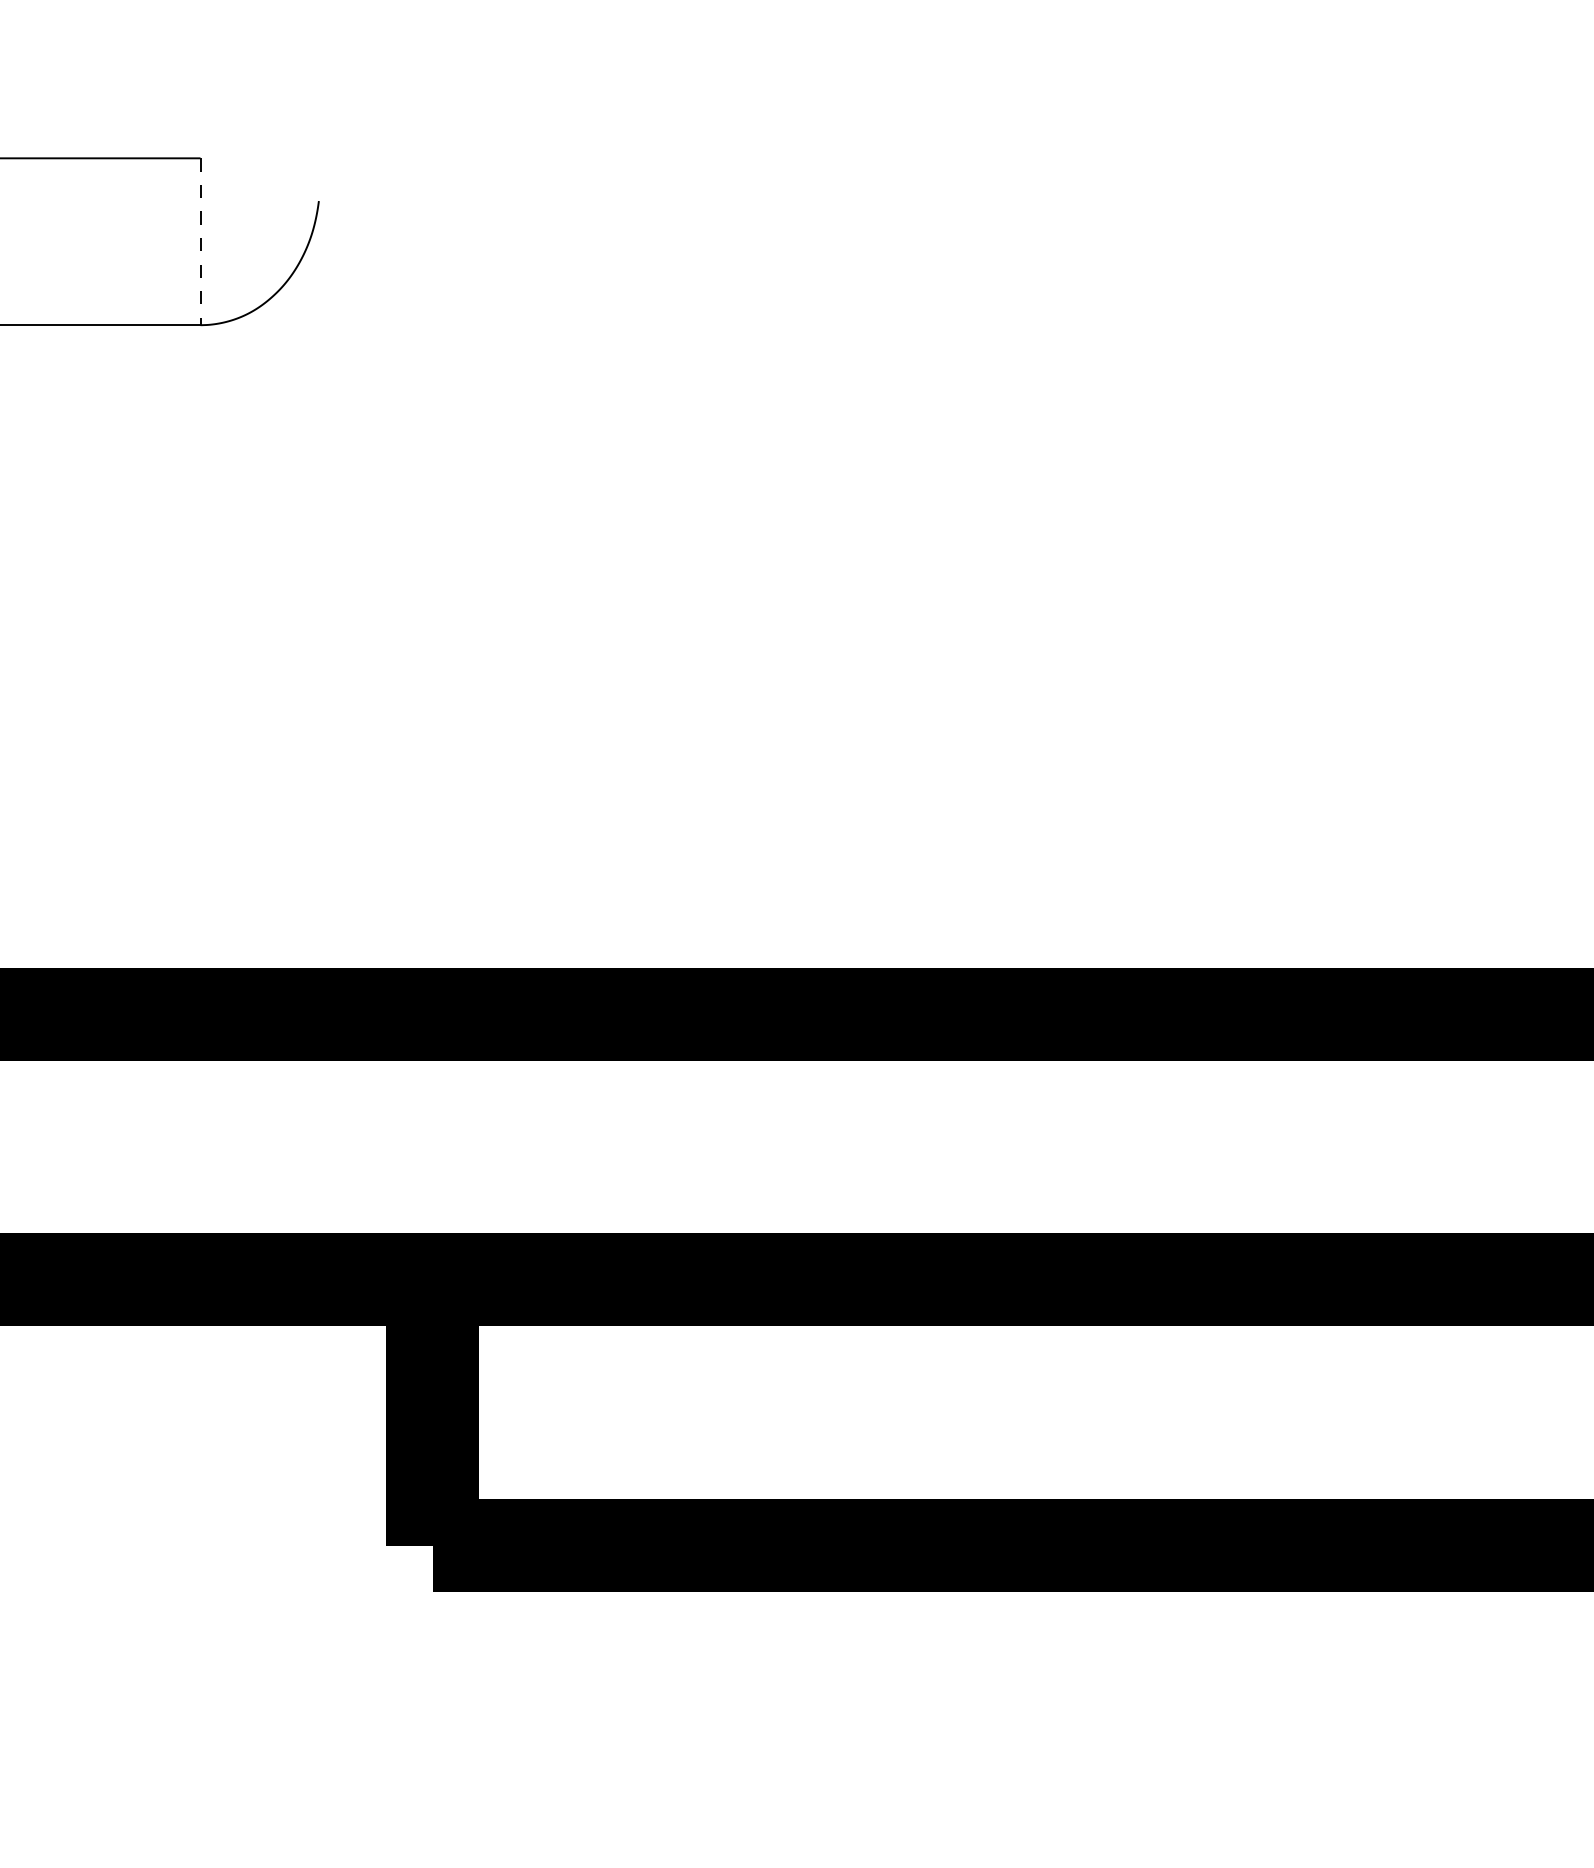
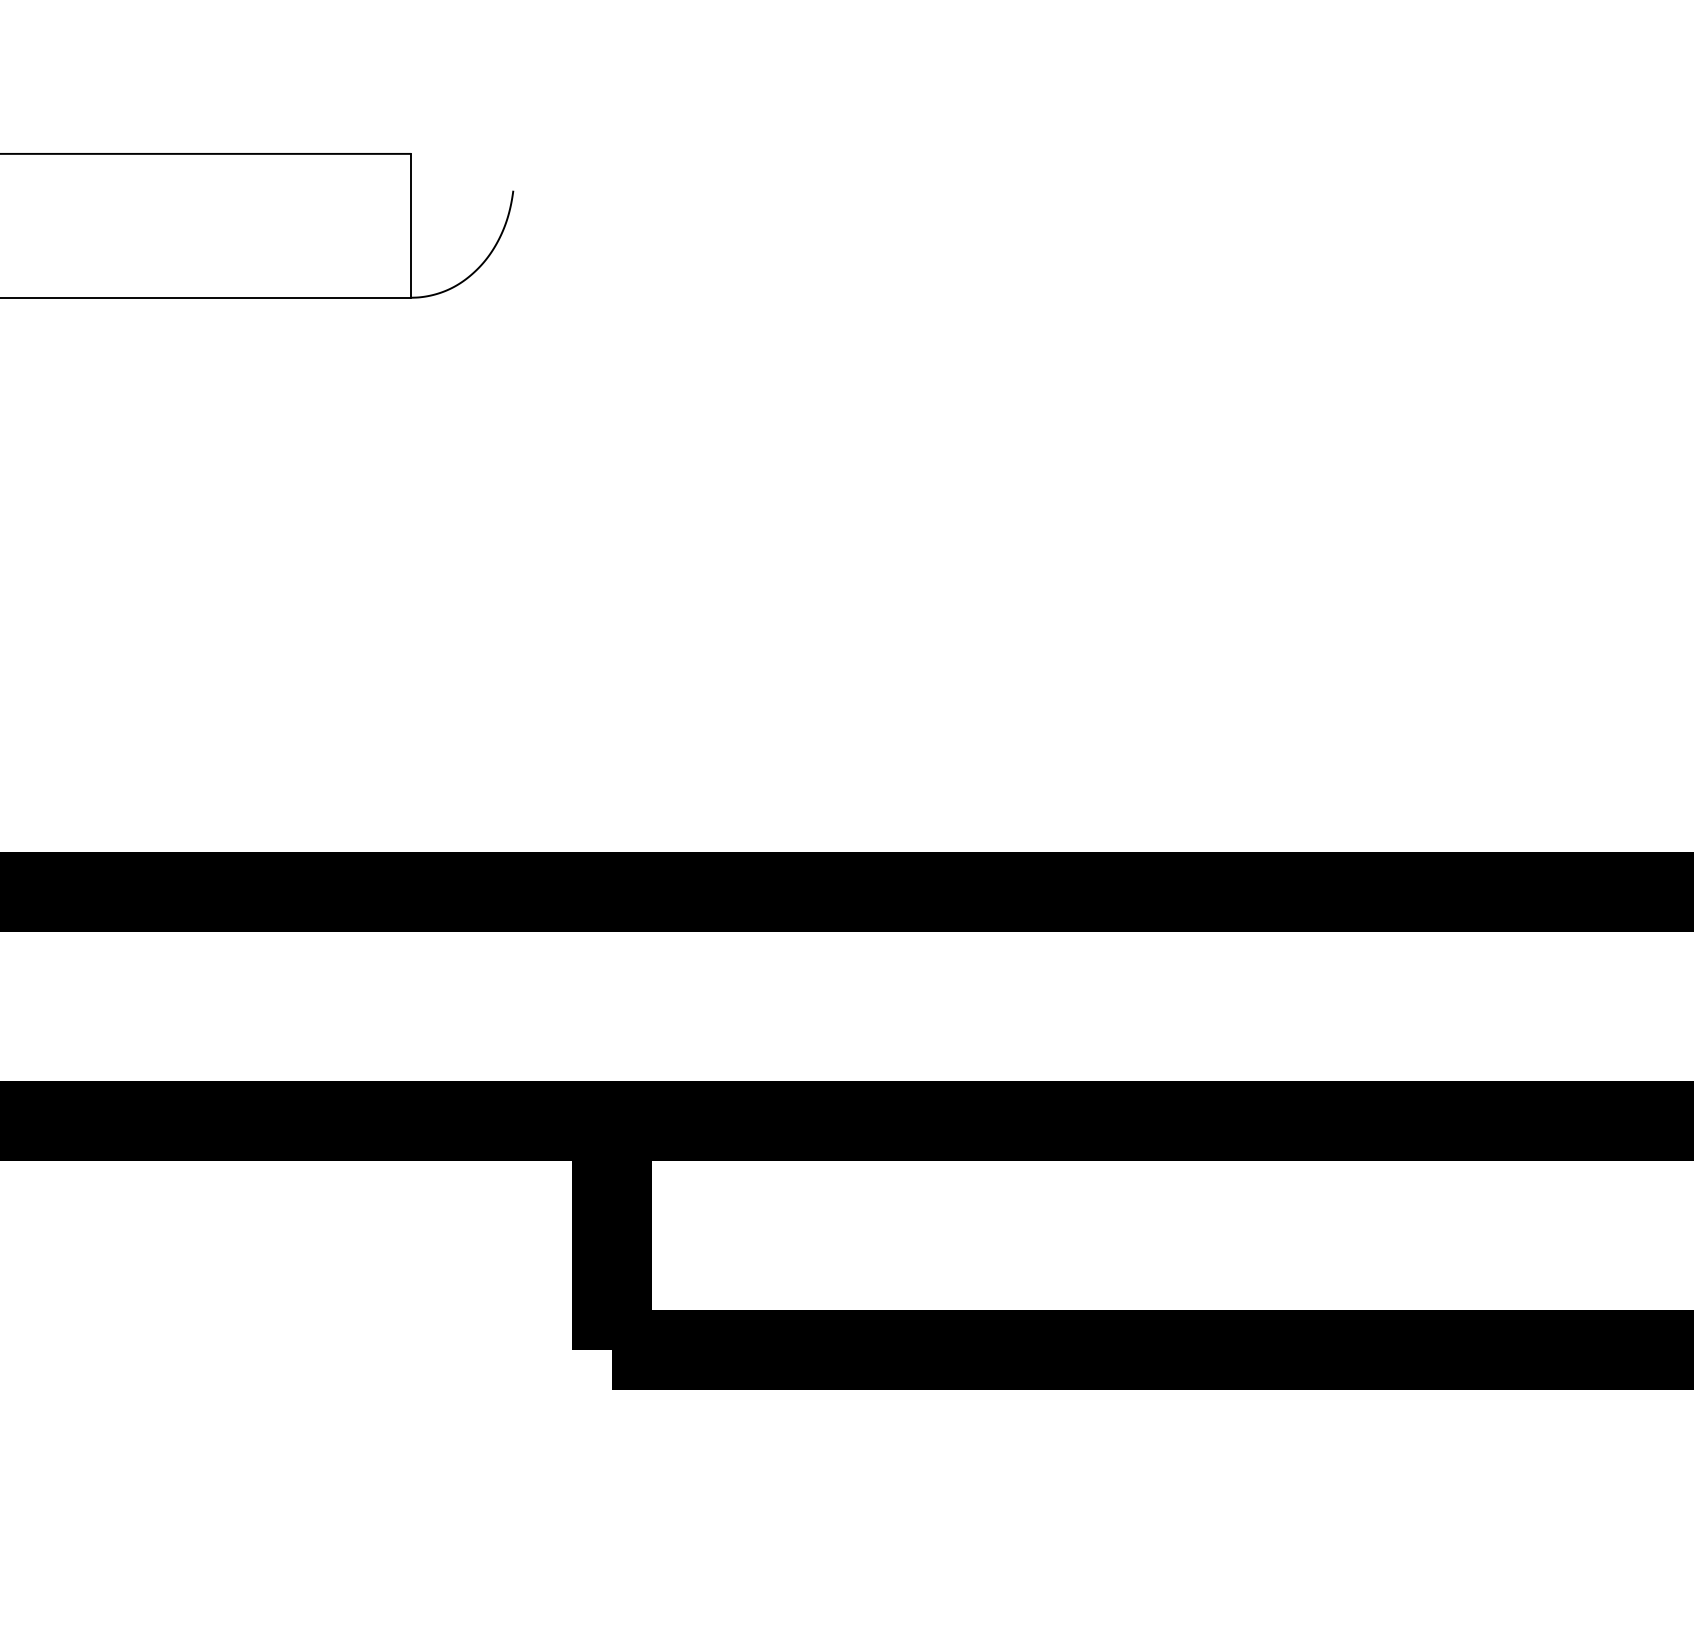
line: (200, 241) -> (411, 225), dashed -> solid

